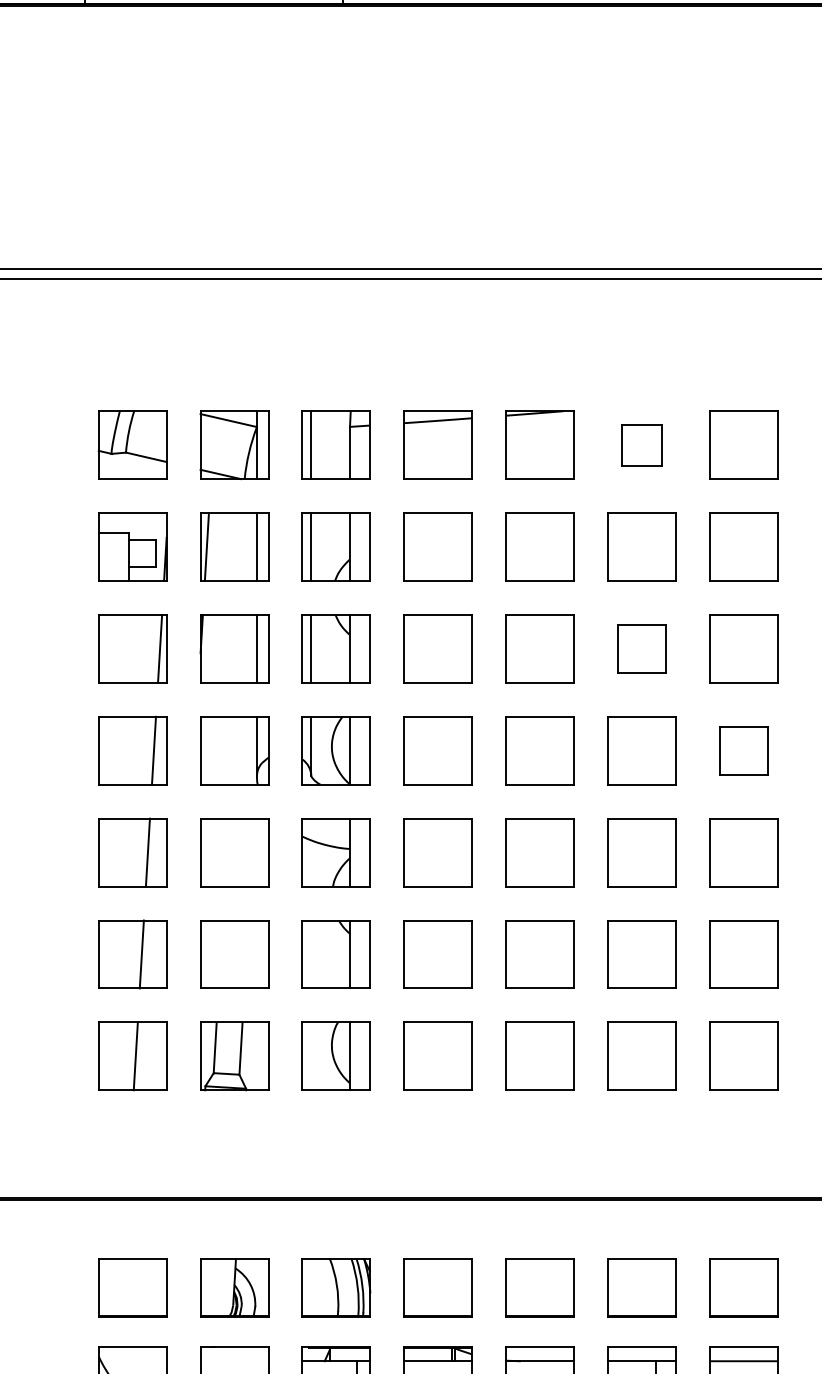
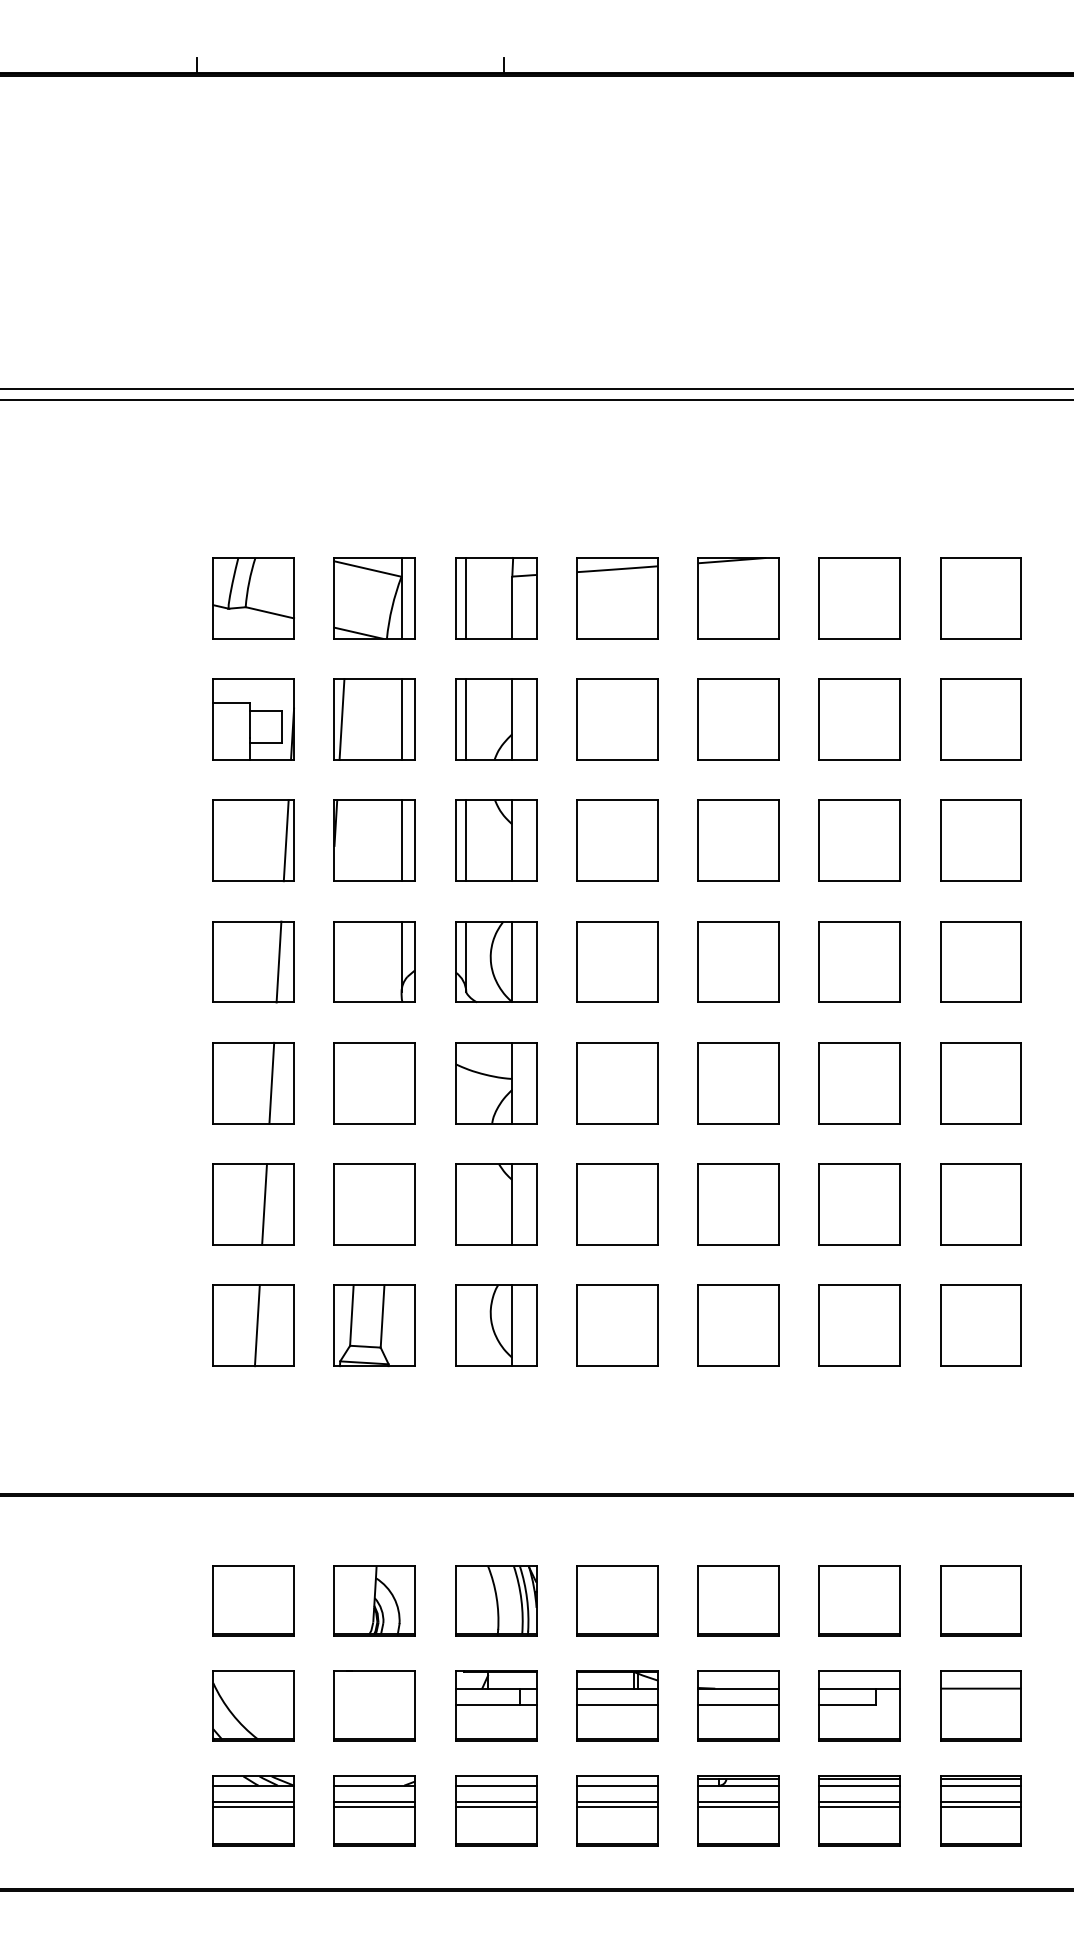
part: (641, 445) -> (859, 598), size x1.67
part: (641, 648) -> (859, 840), size x1.43
part: (743, 750) -> (980, 961), size x1.43

